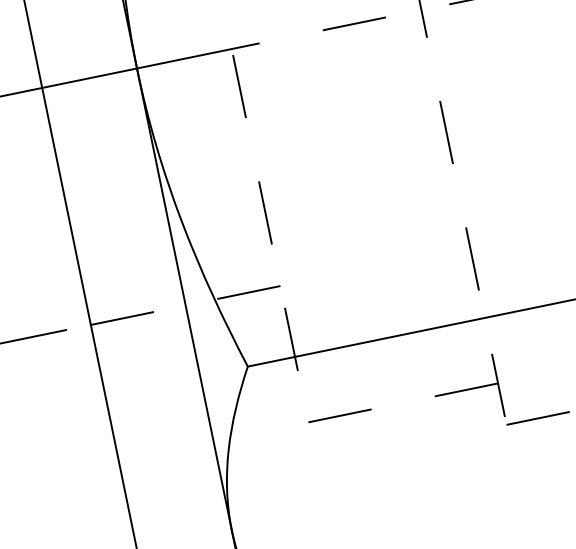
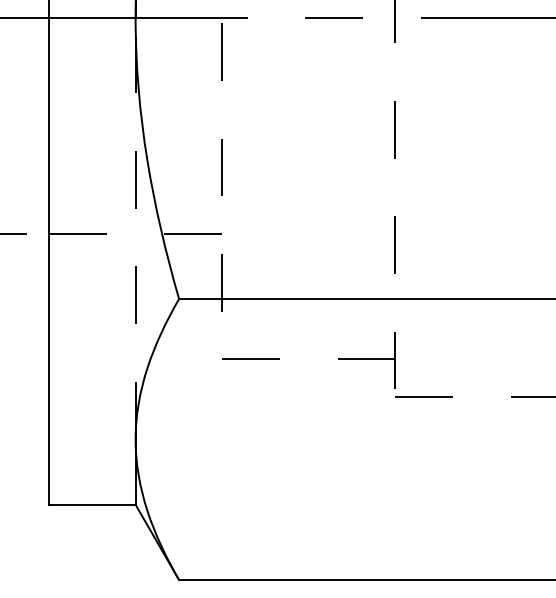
line: (184, 299) -> (135, 228), solid -> dashed

